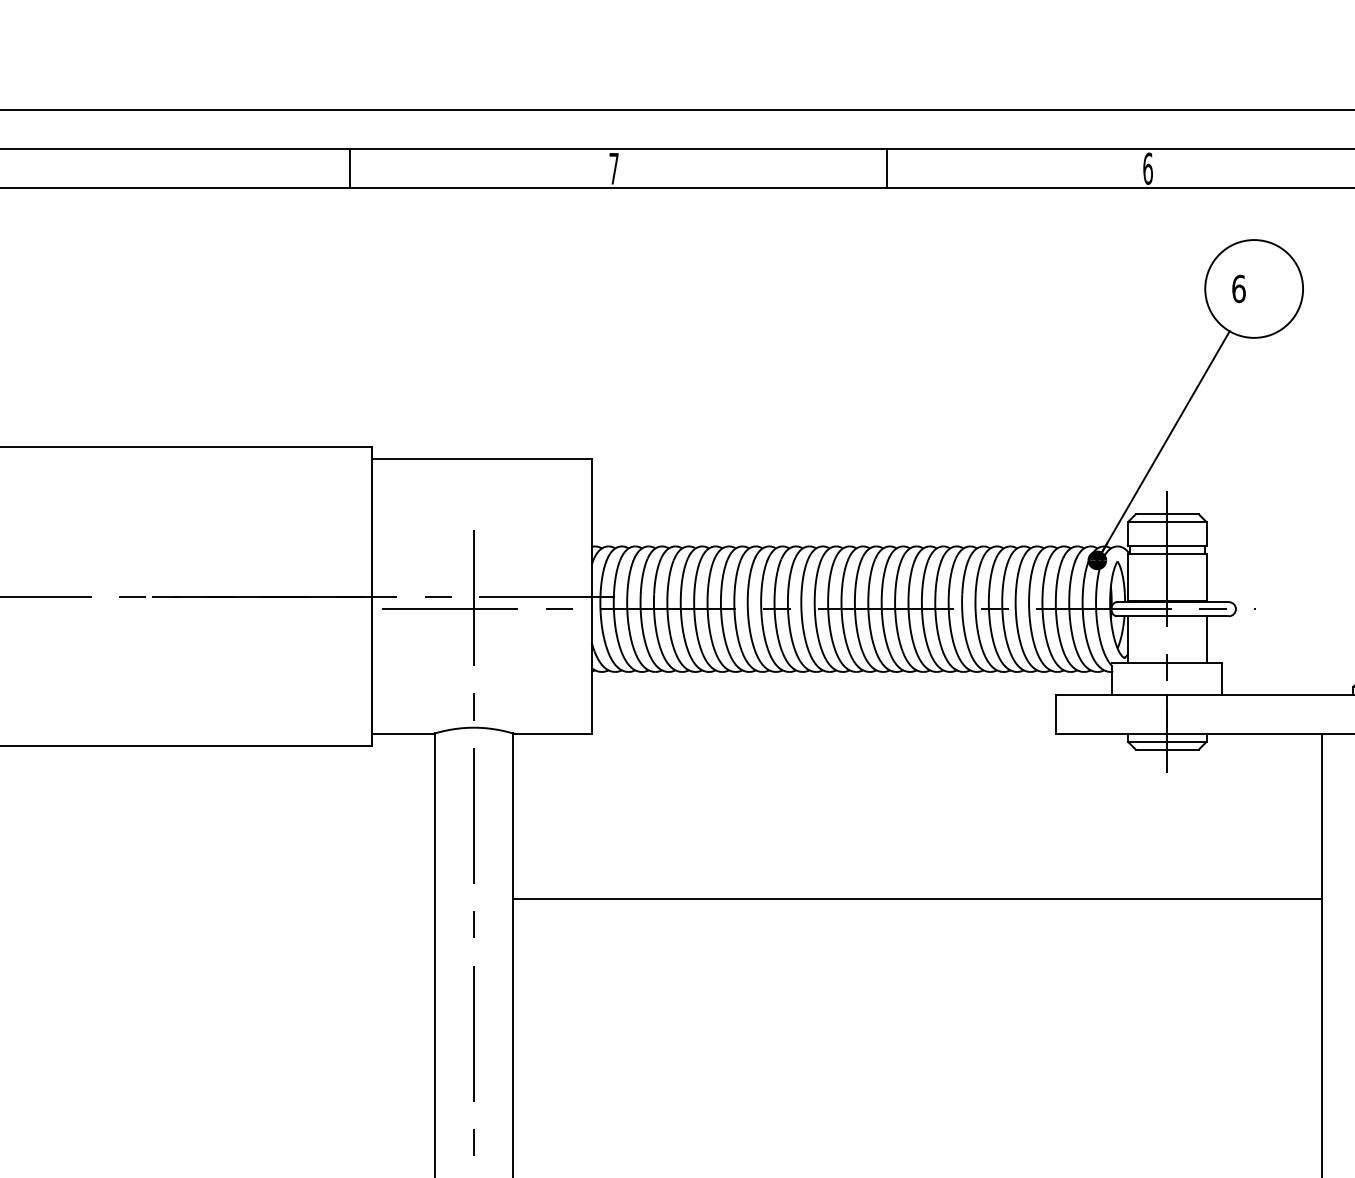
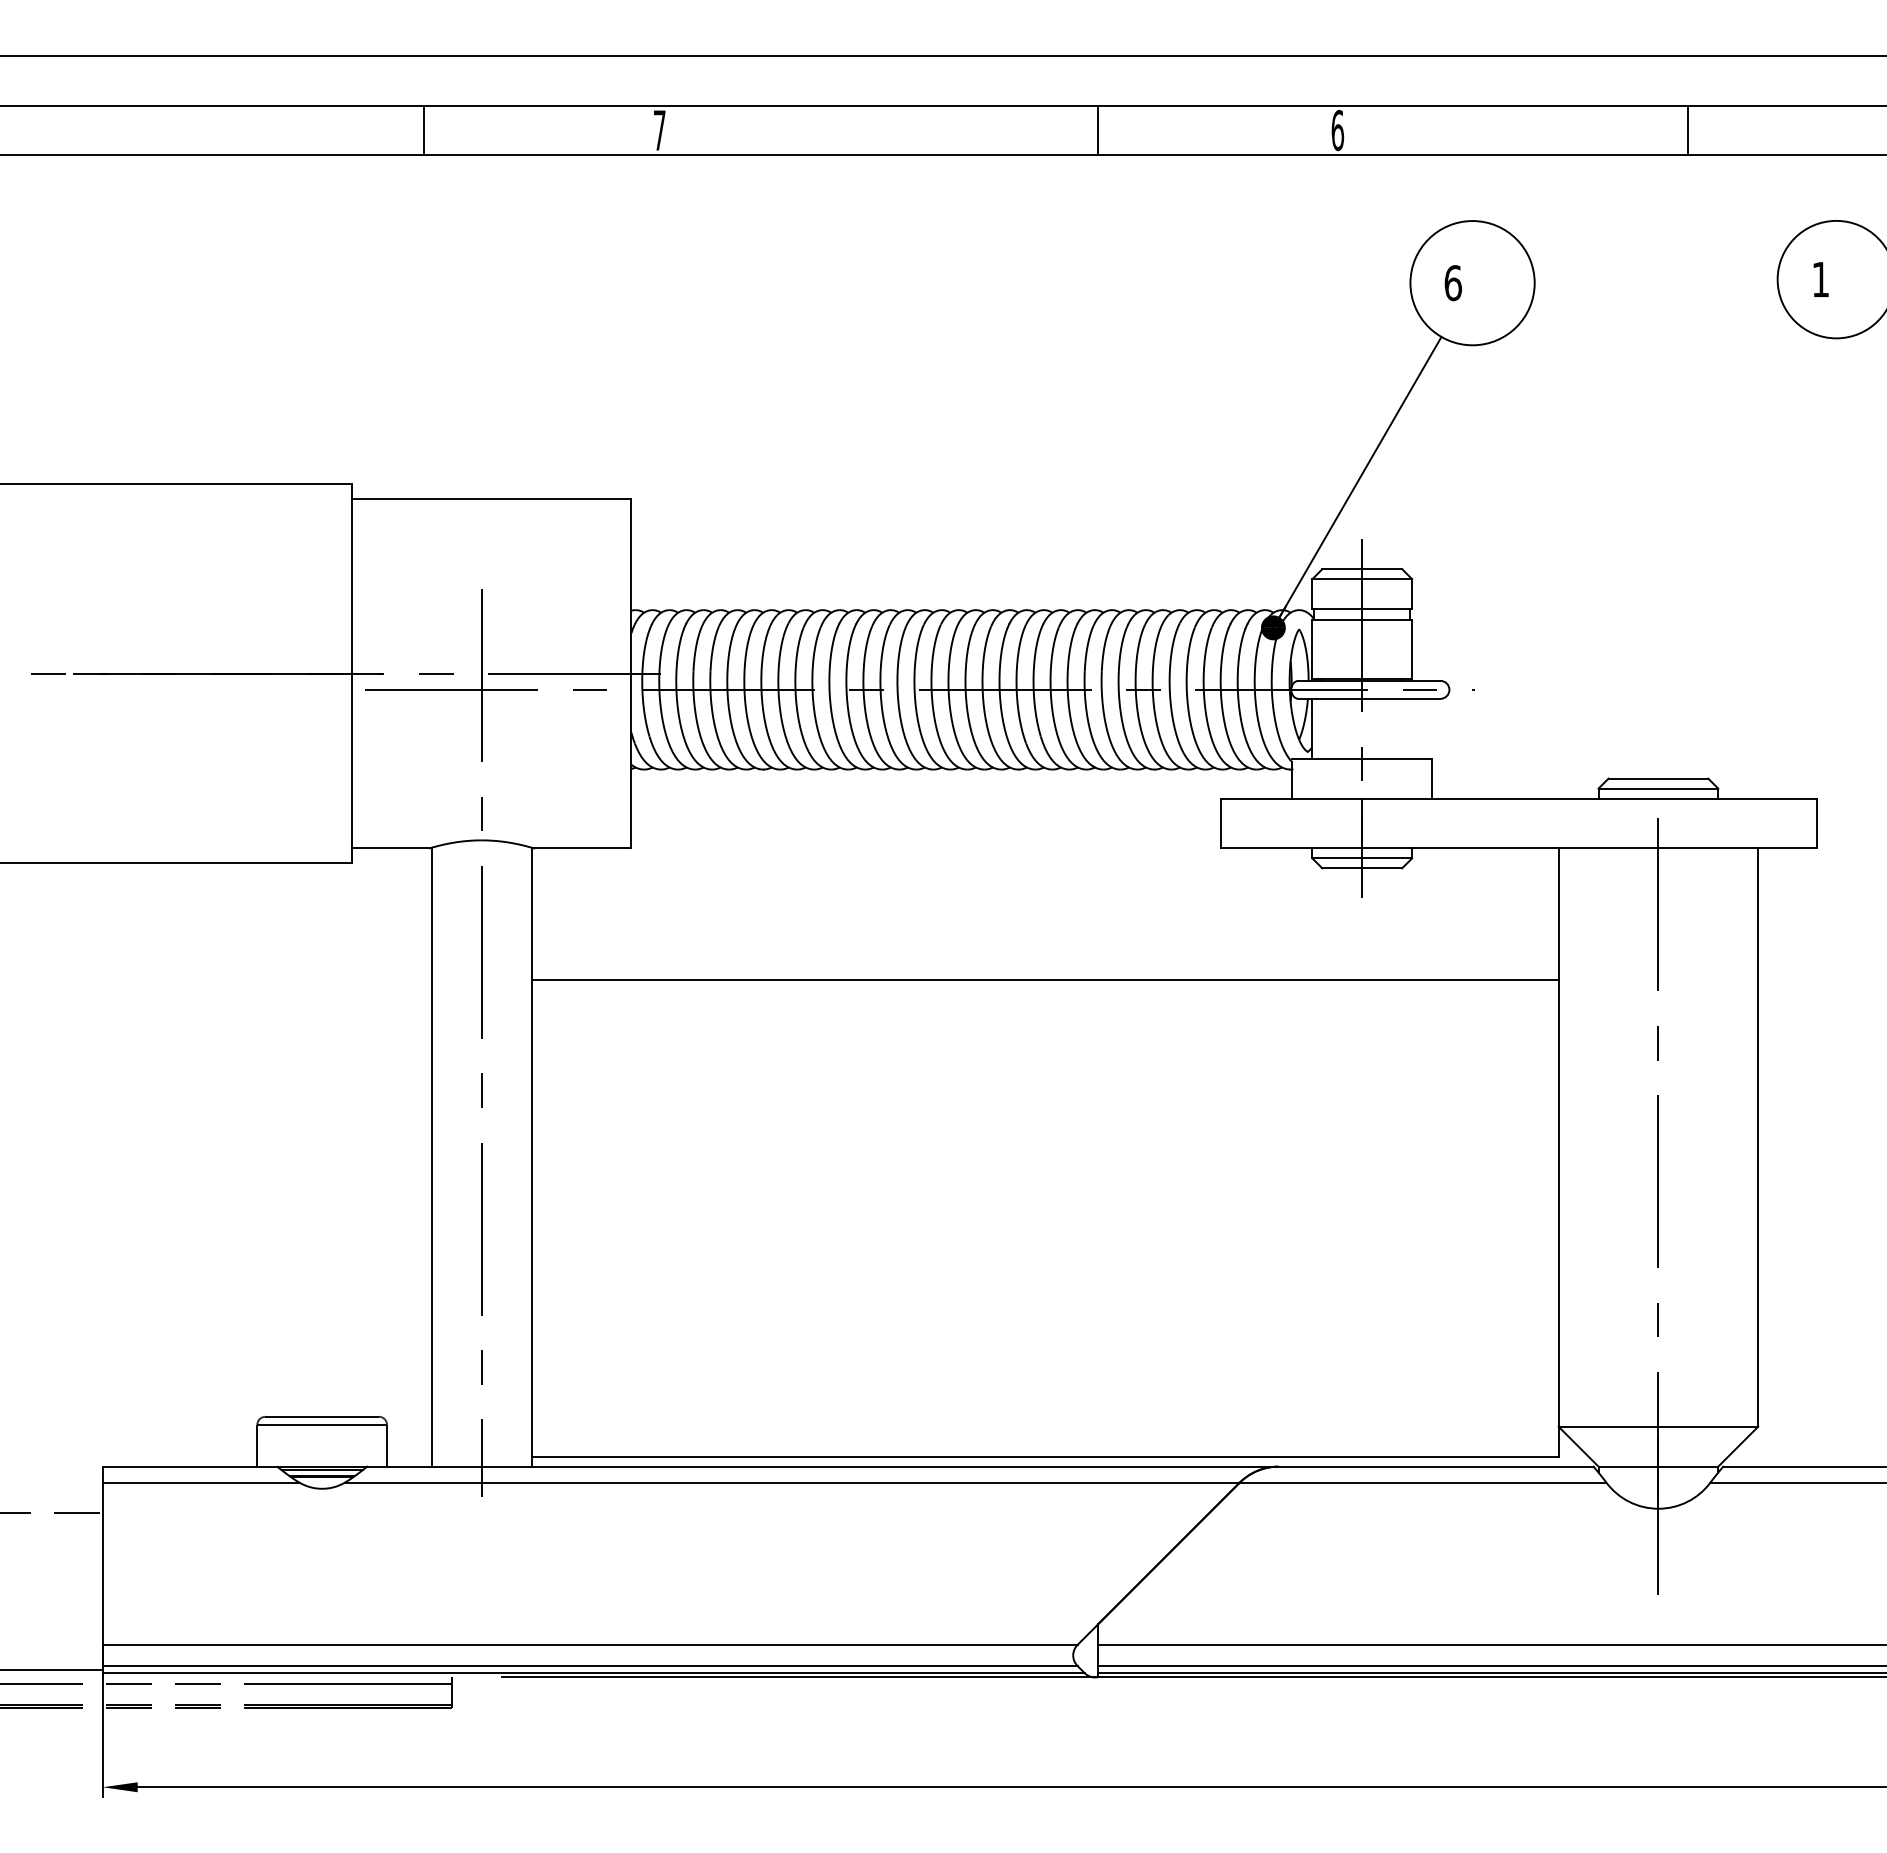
line: (349, 168) -> (423, 130), moved
line: (886, 168) -> (1097, 130), moved
line: (1206, 639) -> (1412, 728), removed
line: (917, 898) -> (1044, 979), moved

